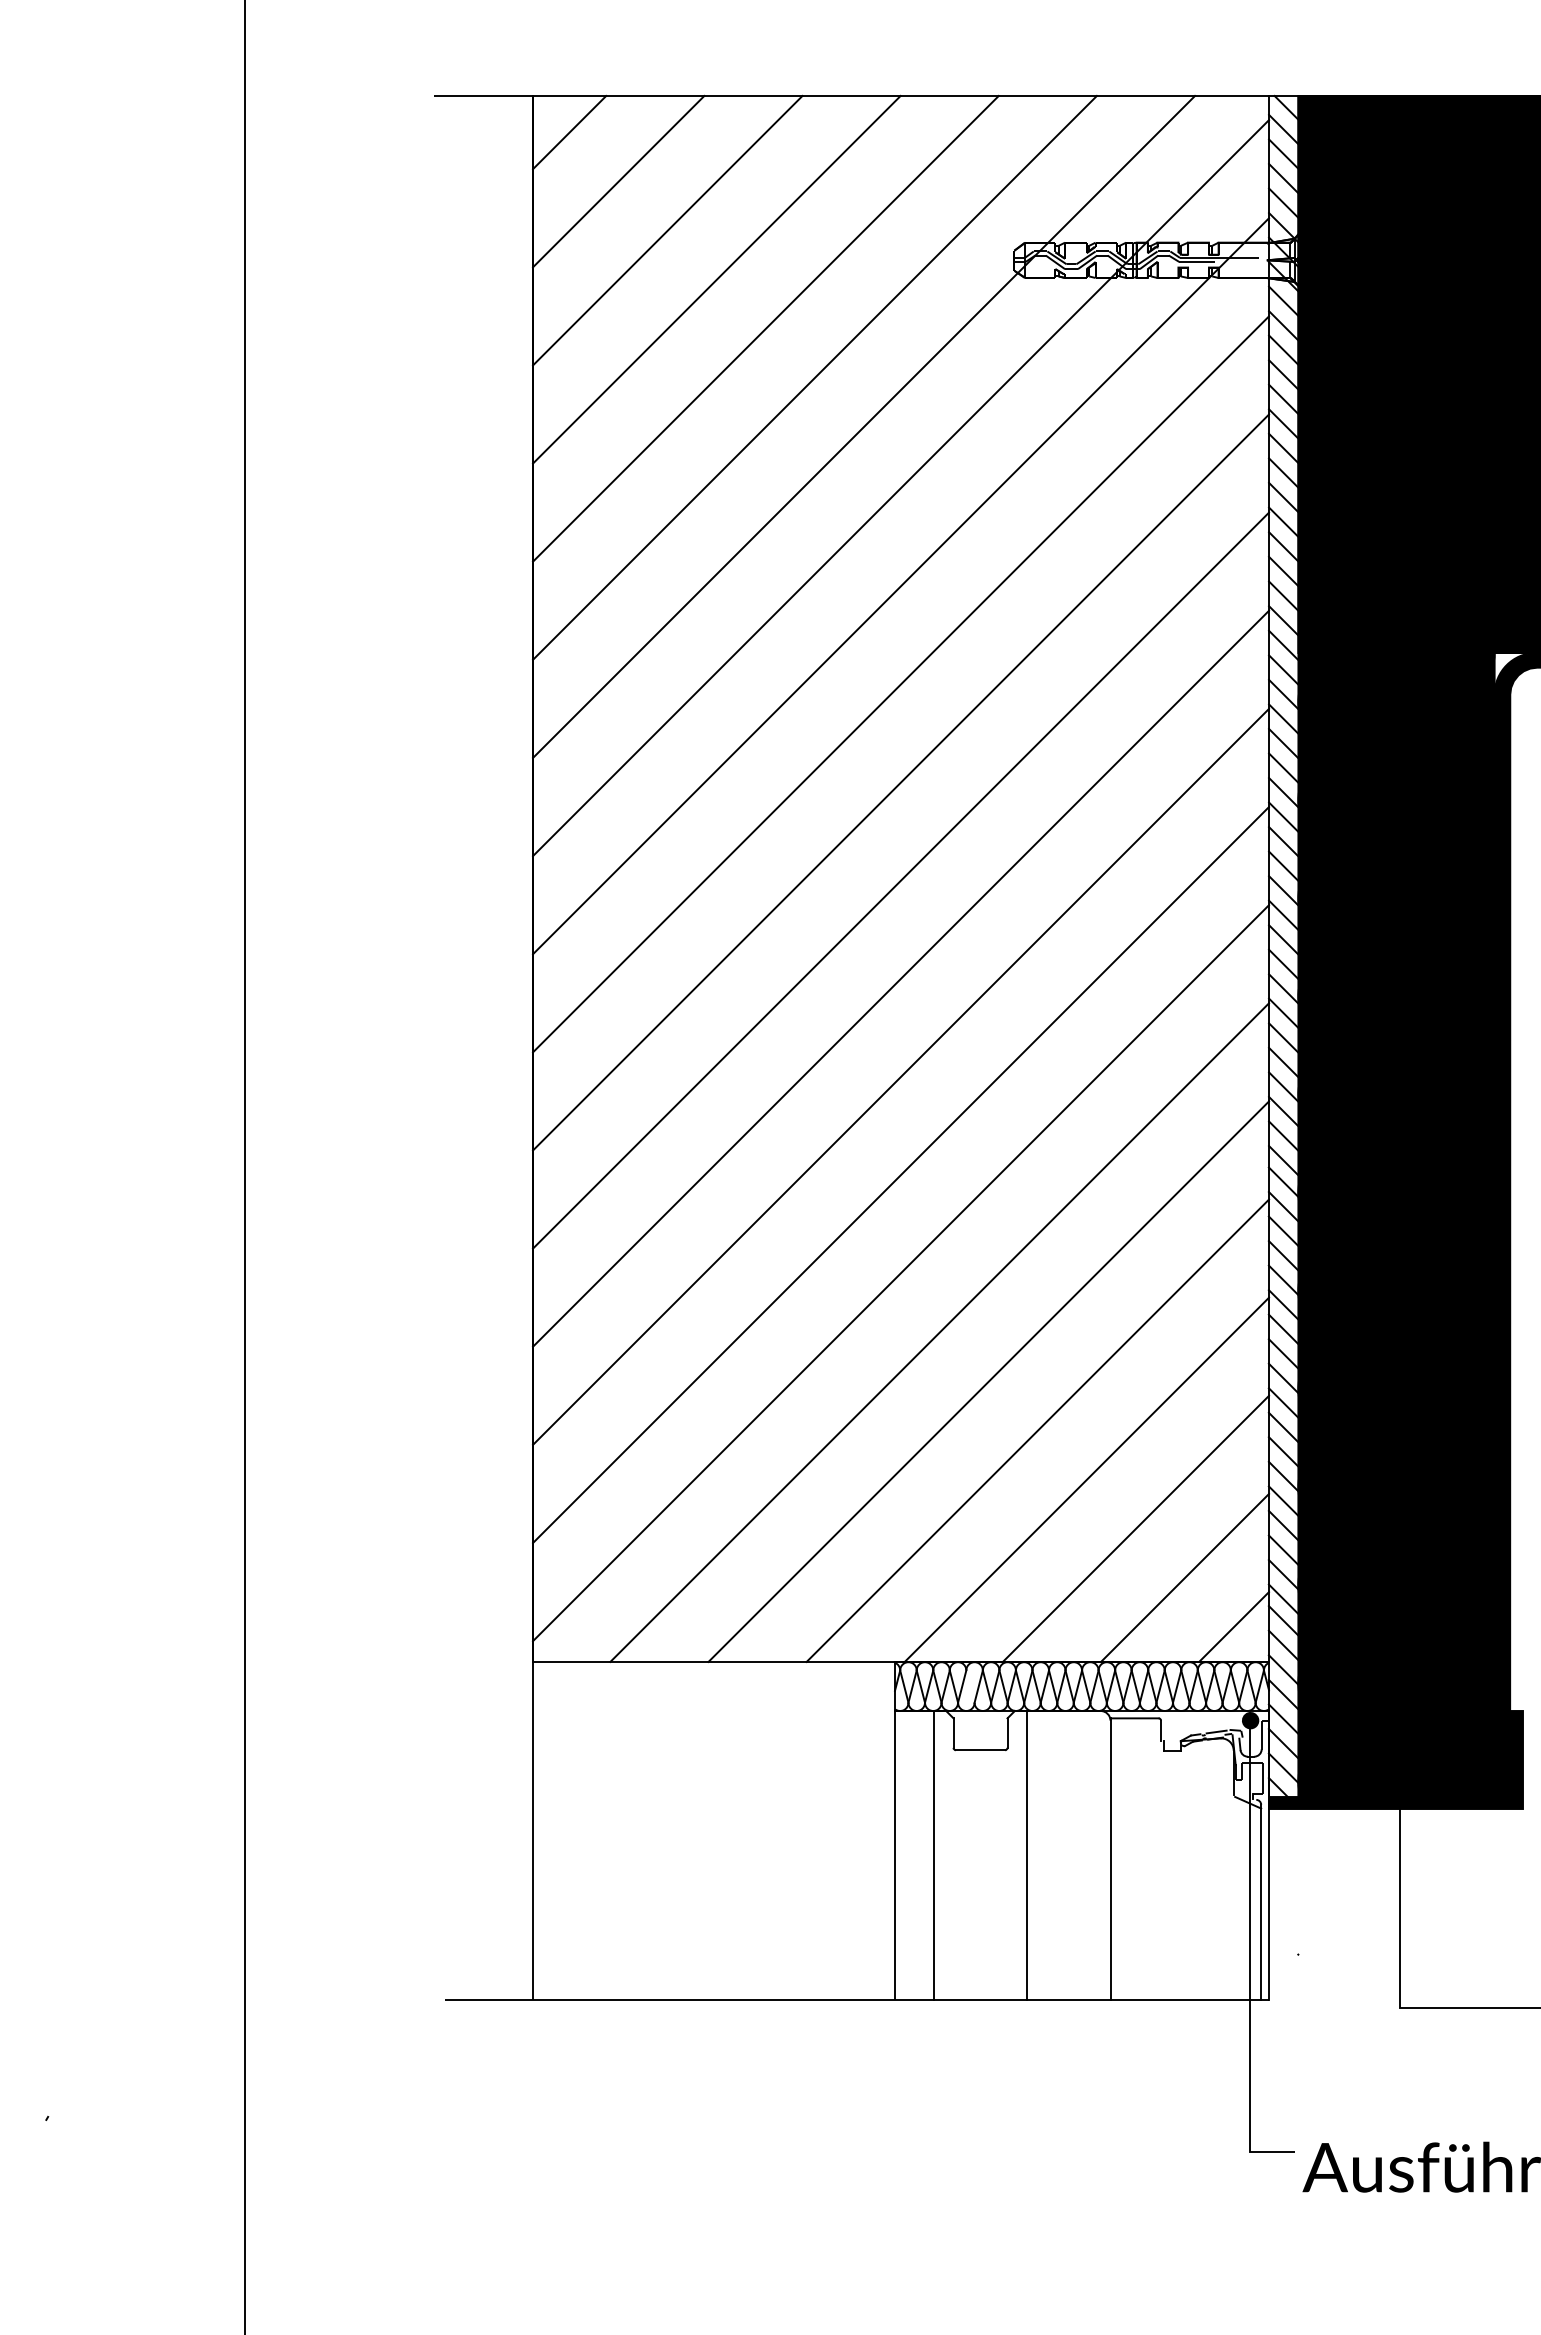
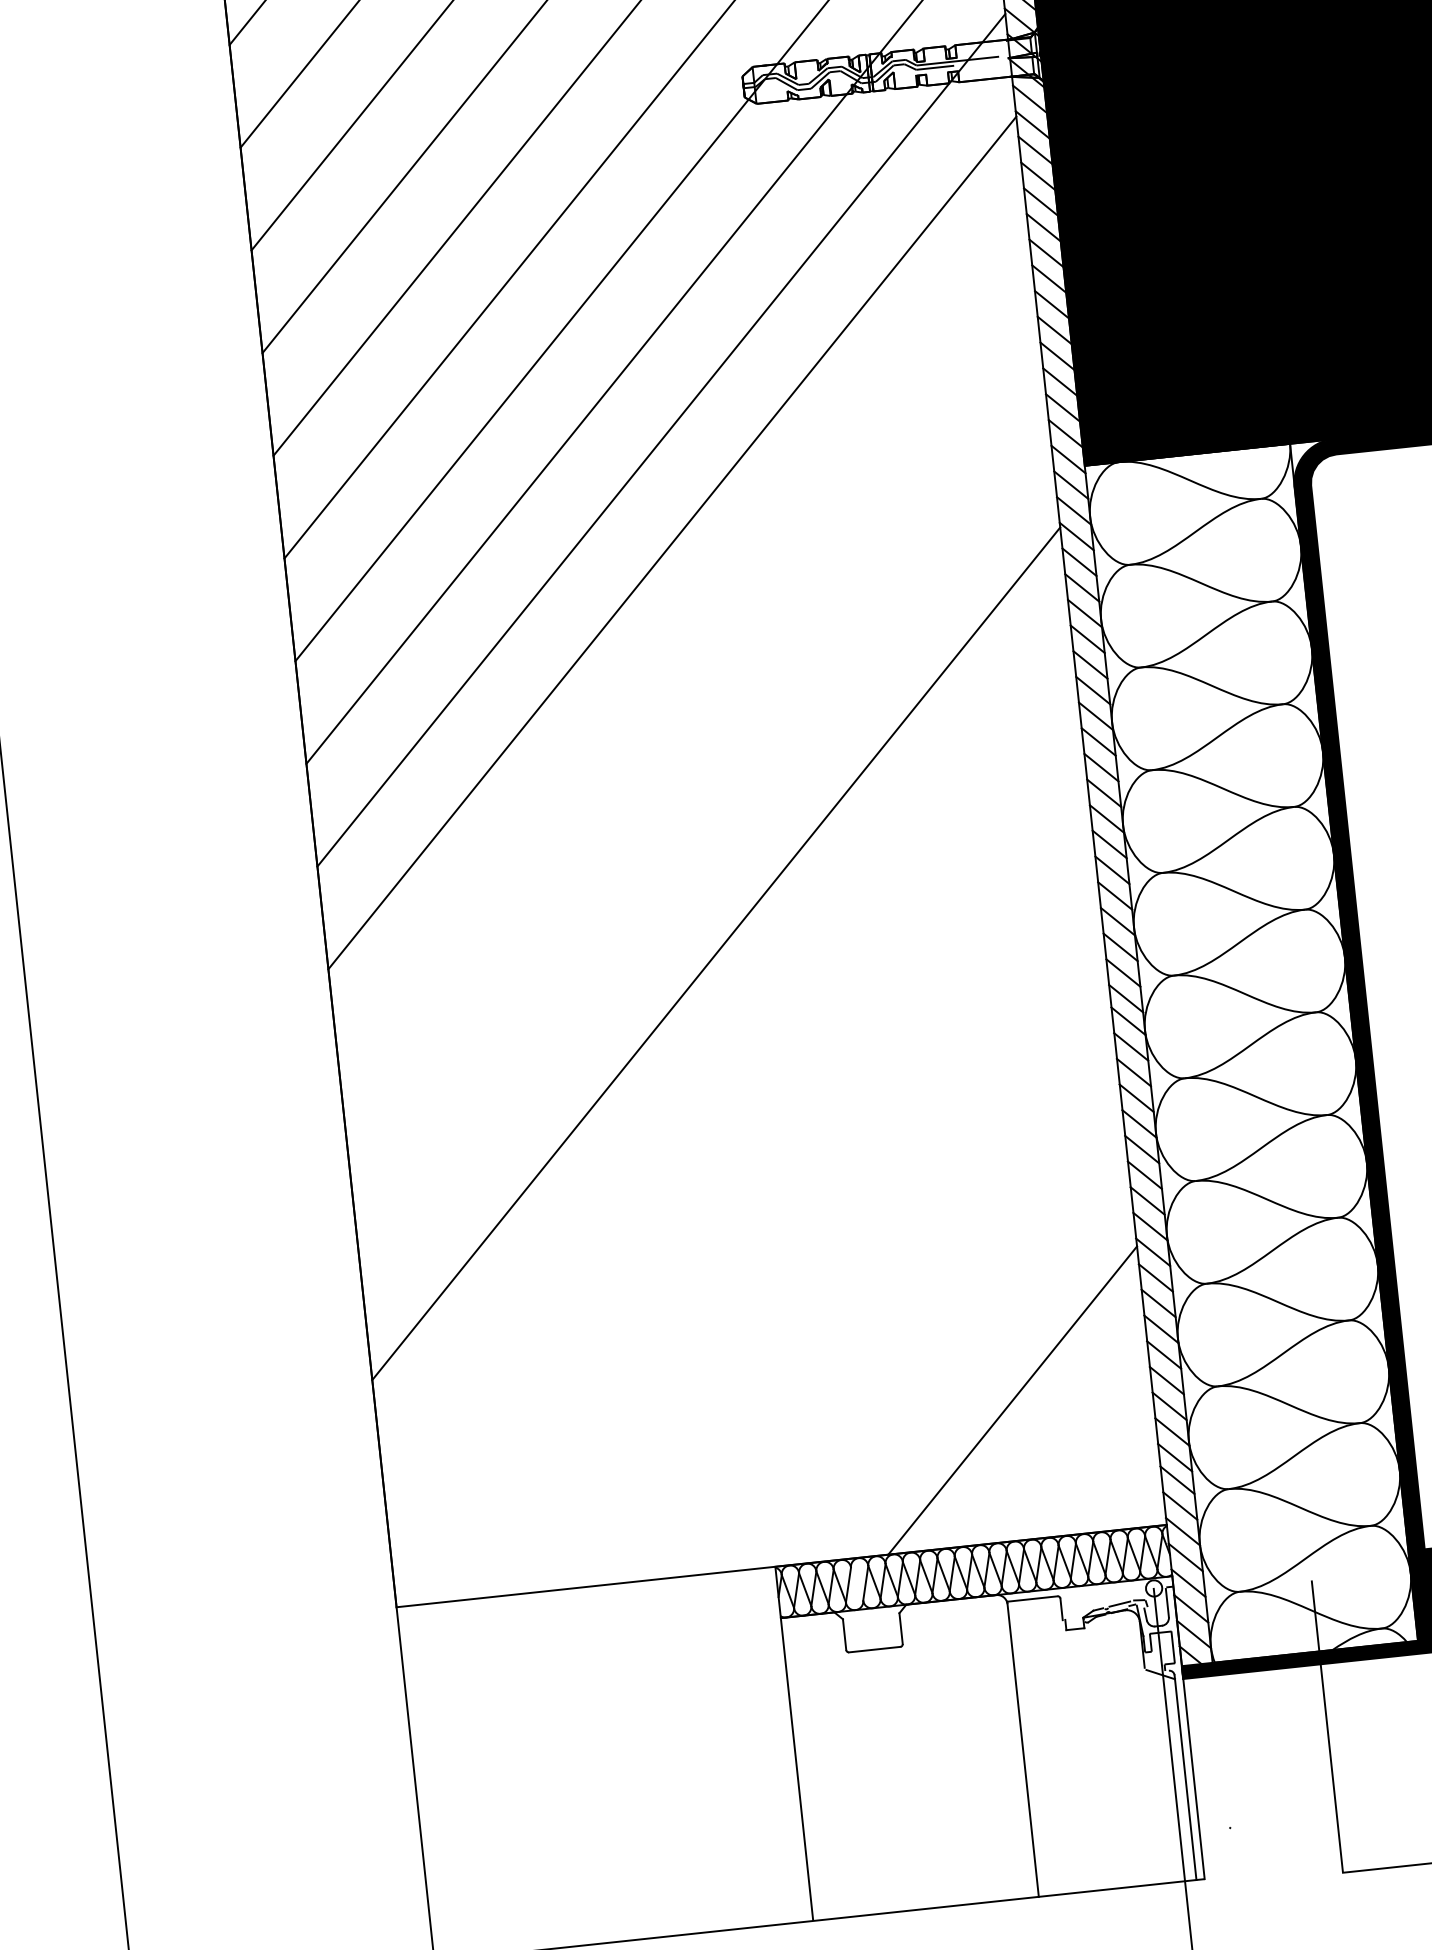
line: (901, 782) -> (683, 645), removed
line: (901, 880) -> (694, 748), removed
line: (901, 978) -> (705, 850), removed
line: (901, 1175) -> (727, 1056), removed
fill: (1396, 1224) -> (1251, 1052), removed
line: (901, 1273) -> (738, 1159), removed
line: (939, 1332) -> (785, 1217), removed
line: (988, 1381) -> (841, 1262), removed
line: (1037, 1430) -> (898, 1308), removed
line: (1086, 1479) -> (955, 1354), removed
line: (1185, 1577) -> (1069, 1445), removed
line: (1234, 1626) -> (1126, 1491), removed
fill: (1250, 1720) -> (1153, 1588), removed
line: (933, 1855) -> (837, 1765), removed
line: (1027, 1855) -> (935, 1754), removed

